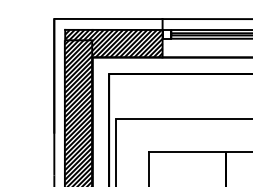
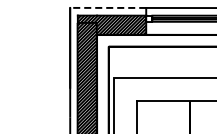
line: (107, 18) -> (107, 7), solid -> dashed

